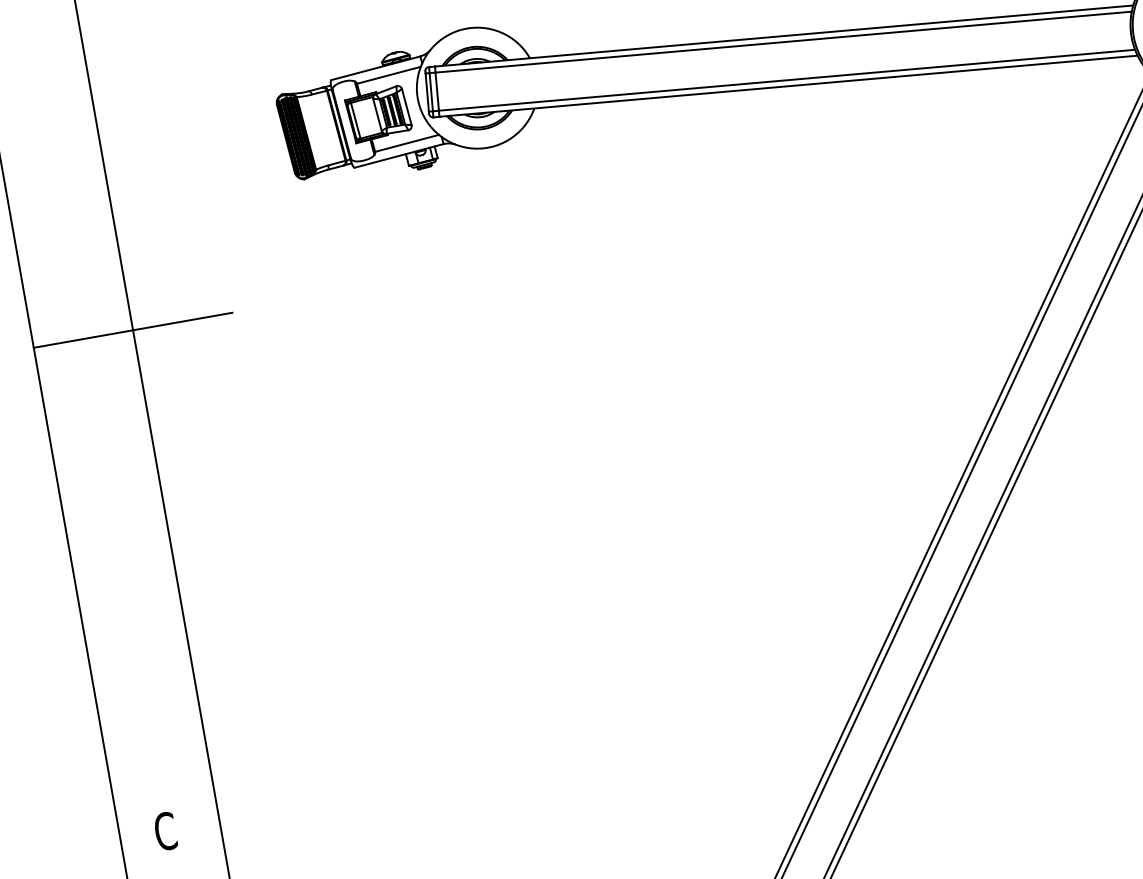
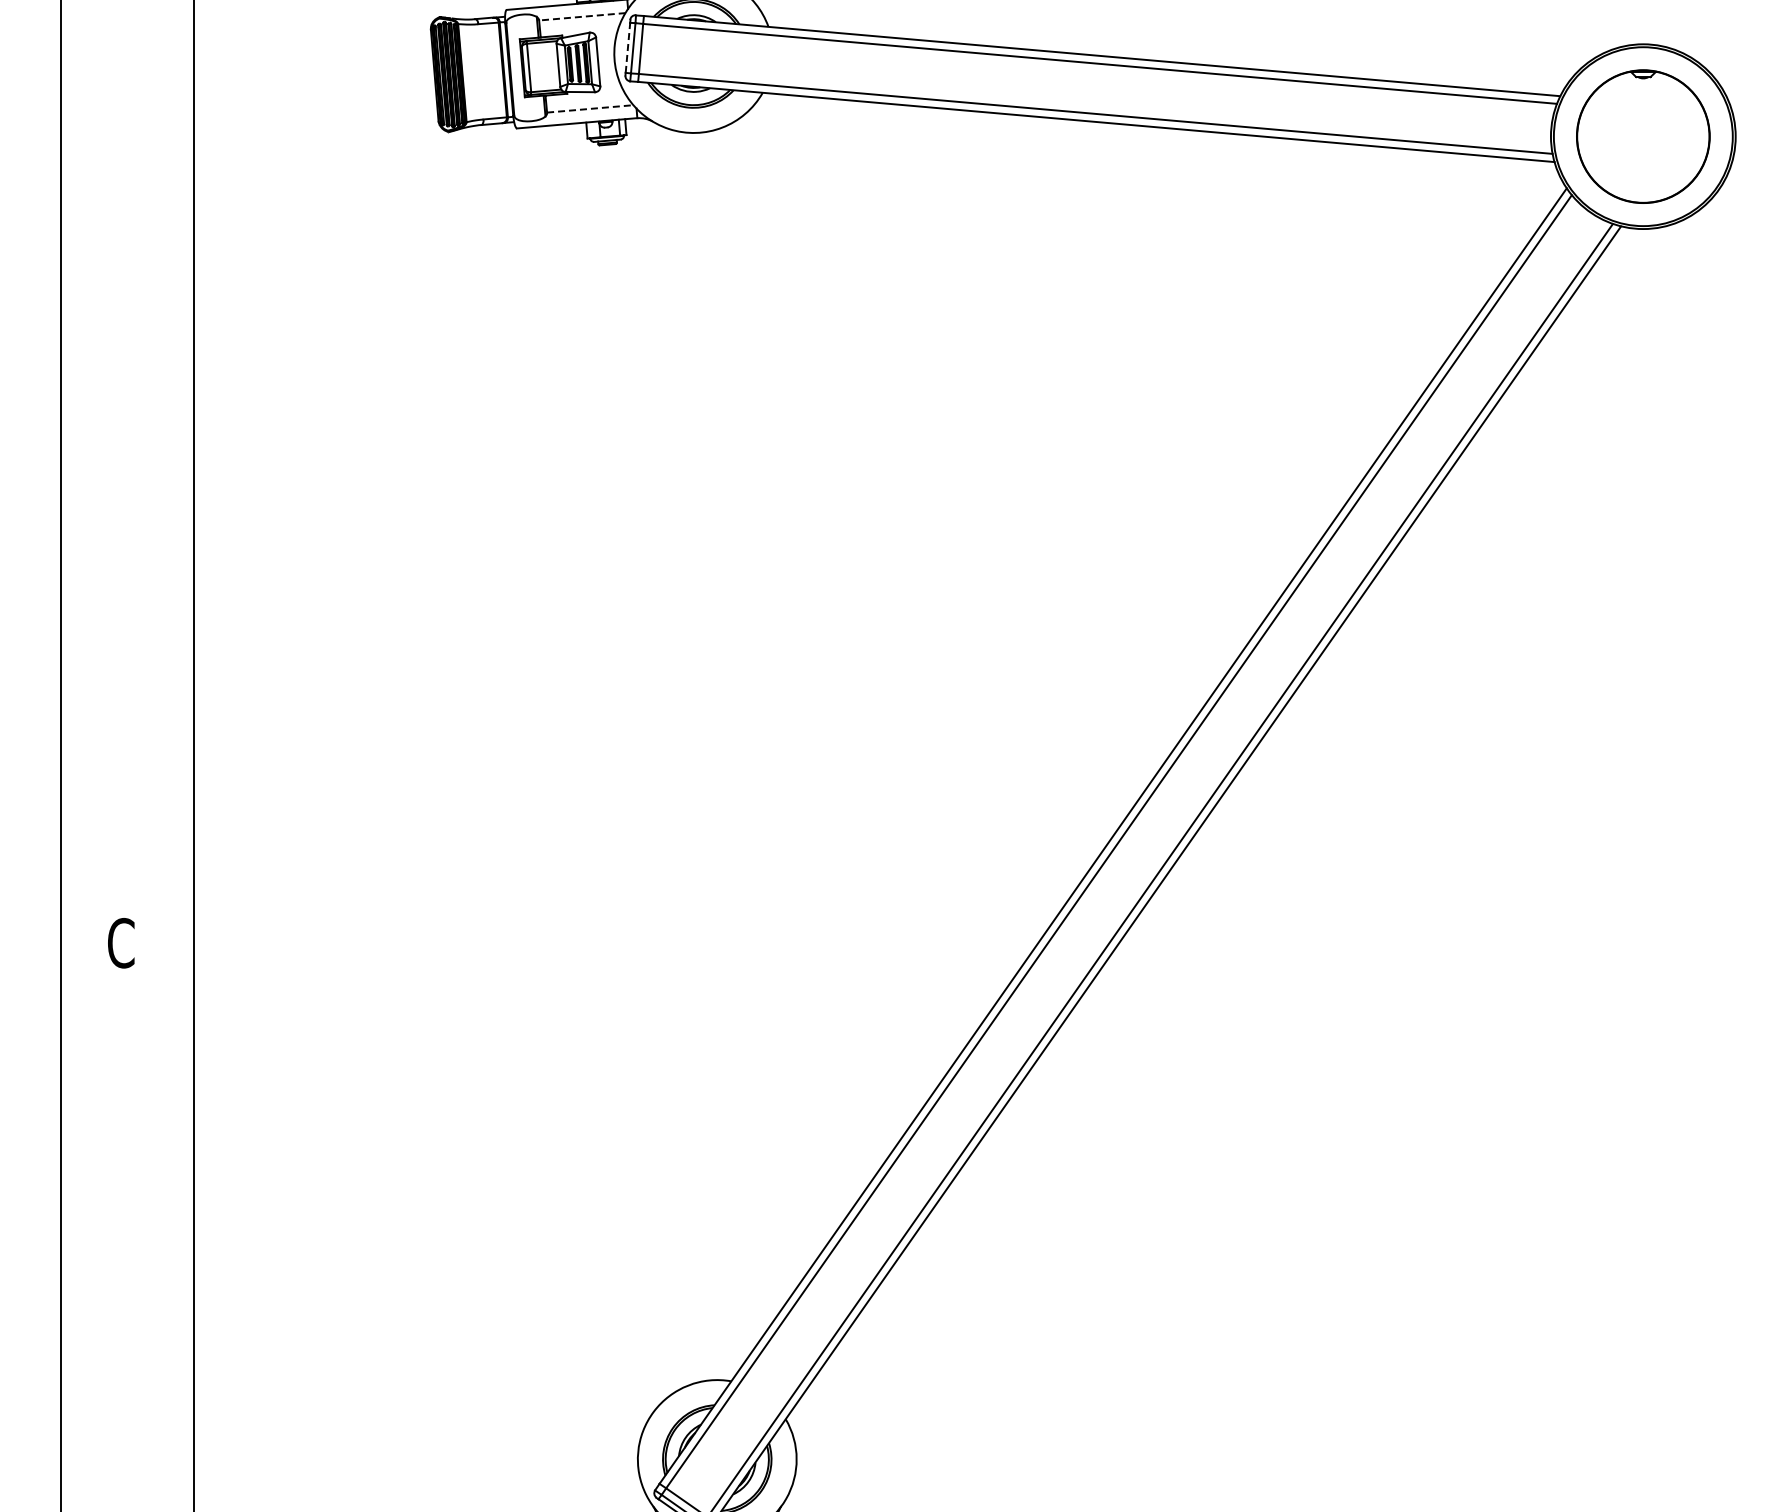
line: (388, 75) -> (581, 16), solid -> dashed
line: (427, 92) -> (628, 47), solid -> dashed
line: (407, 143) -> (590, 108), solid -> dashed
line: (133, 330) -> (193, 288), removed

